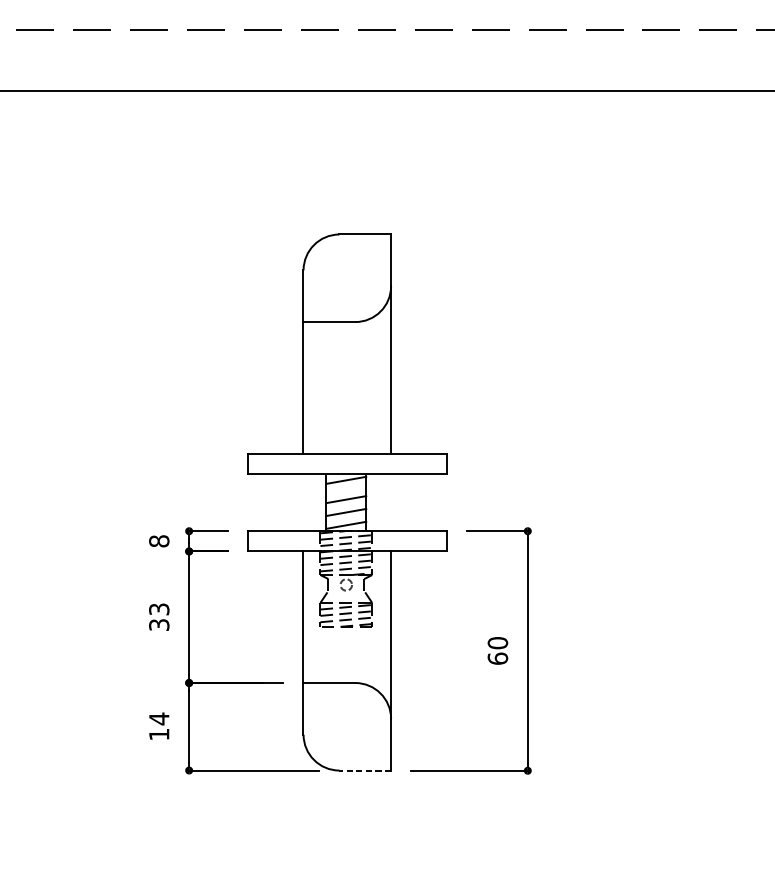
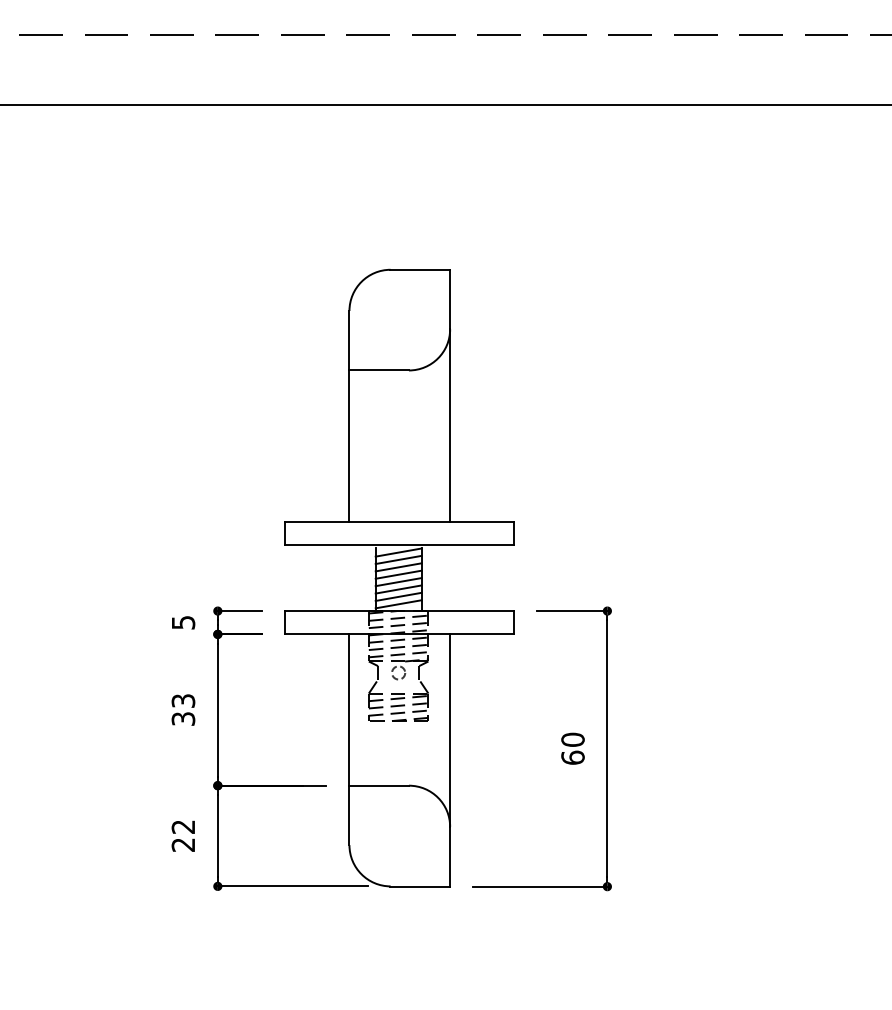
line: (346, 486) -> (398, 559), added
line: (346, 493) -> (398, 567), added
line: (346, 506) -> (398, 582), added
line: (346, 518) -> (398, 596), added
text: (159, 541) -> (183, 622), 8 -> 5
text: (158, 726) -> (182, 835), 14 -> 22
line: (365, 770) -> (420, 886), dashed -> solid

